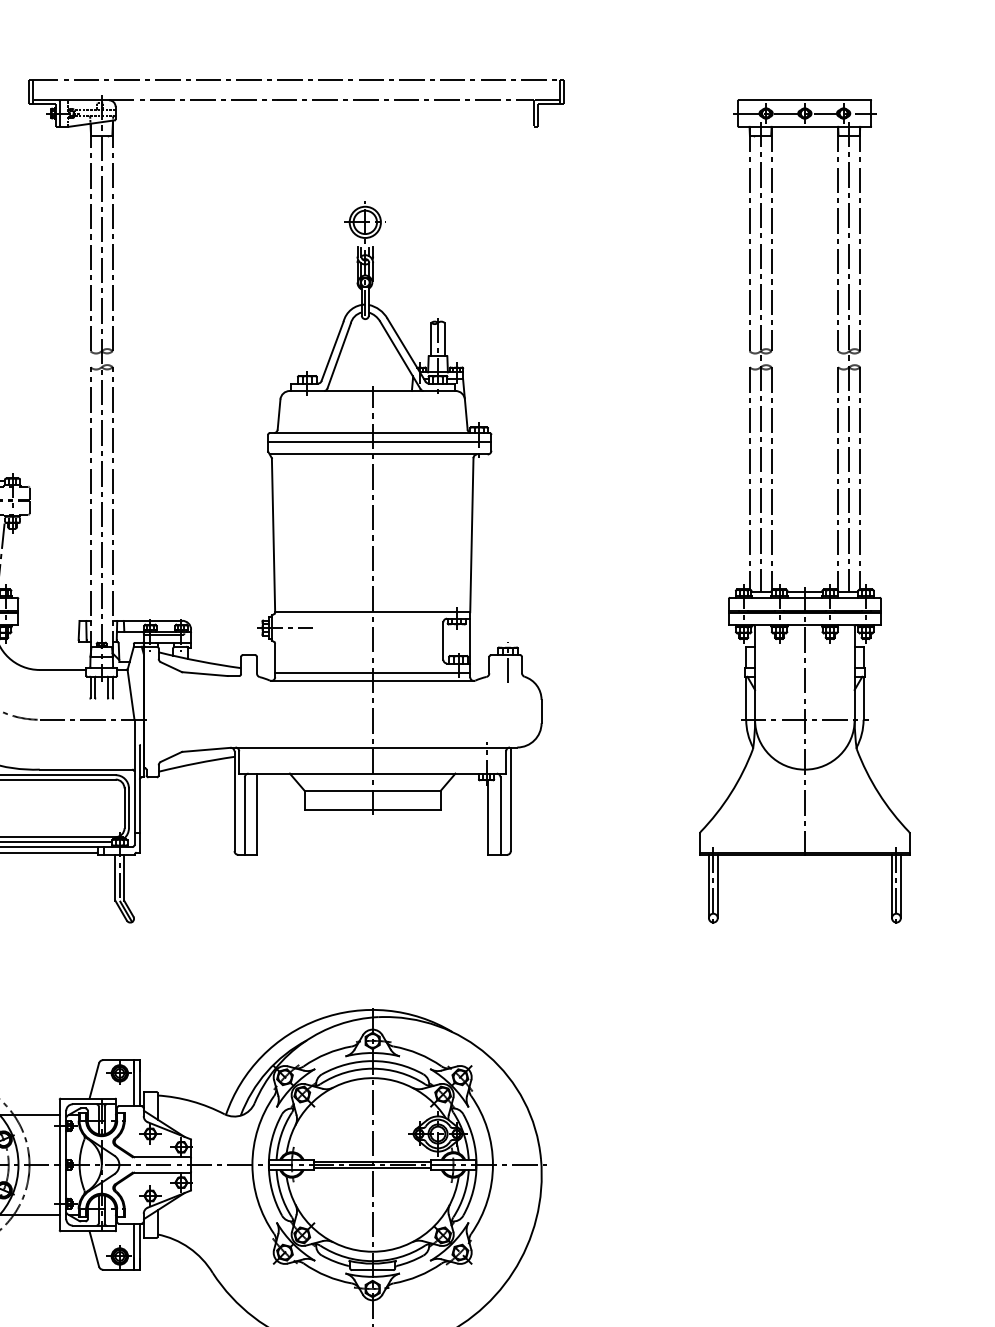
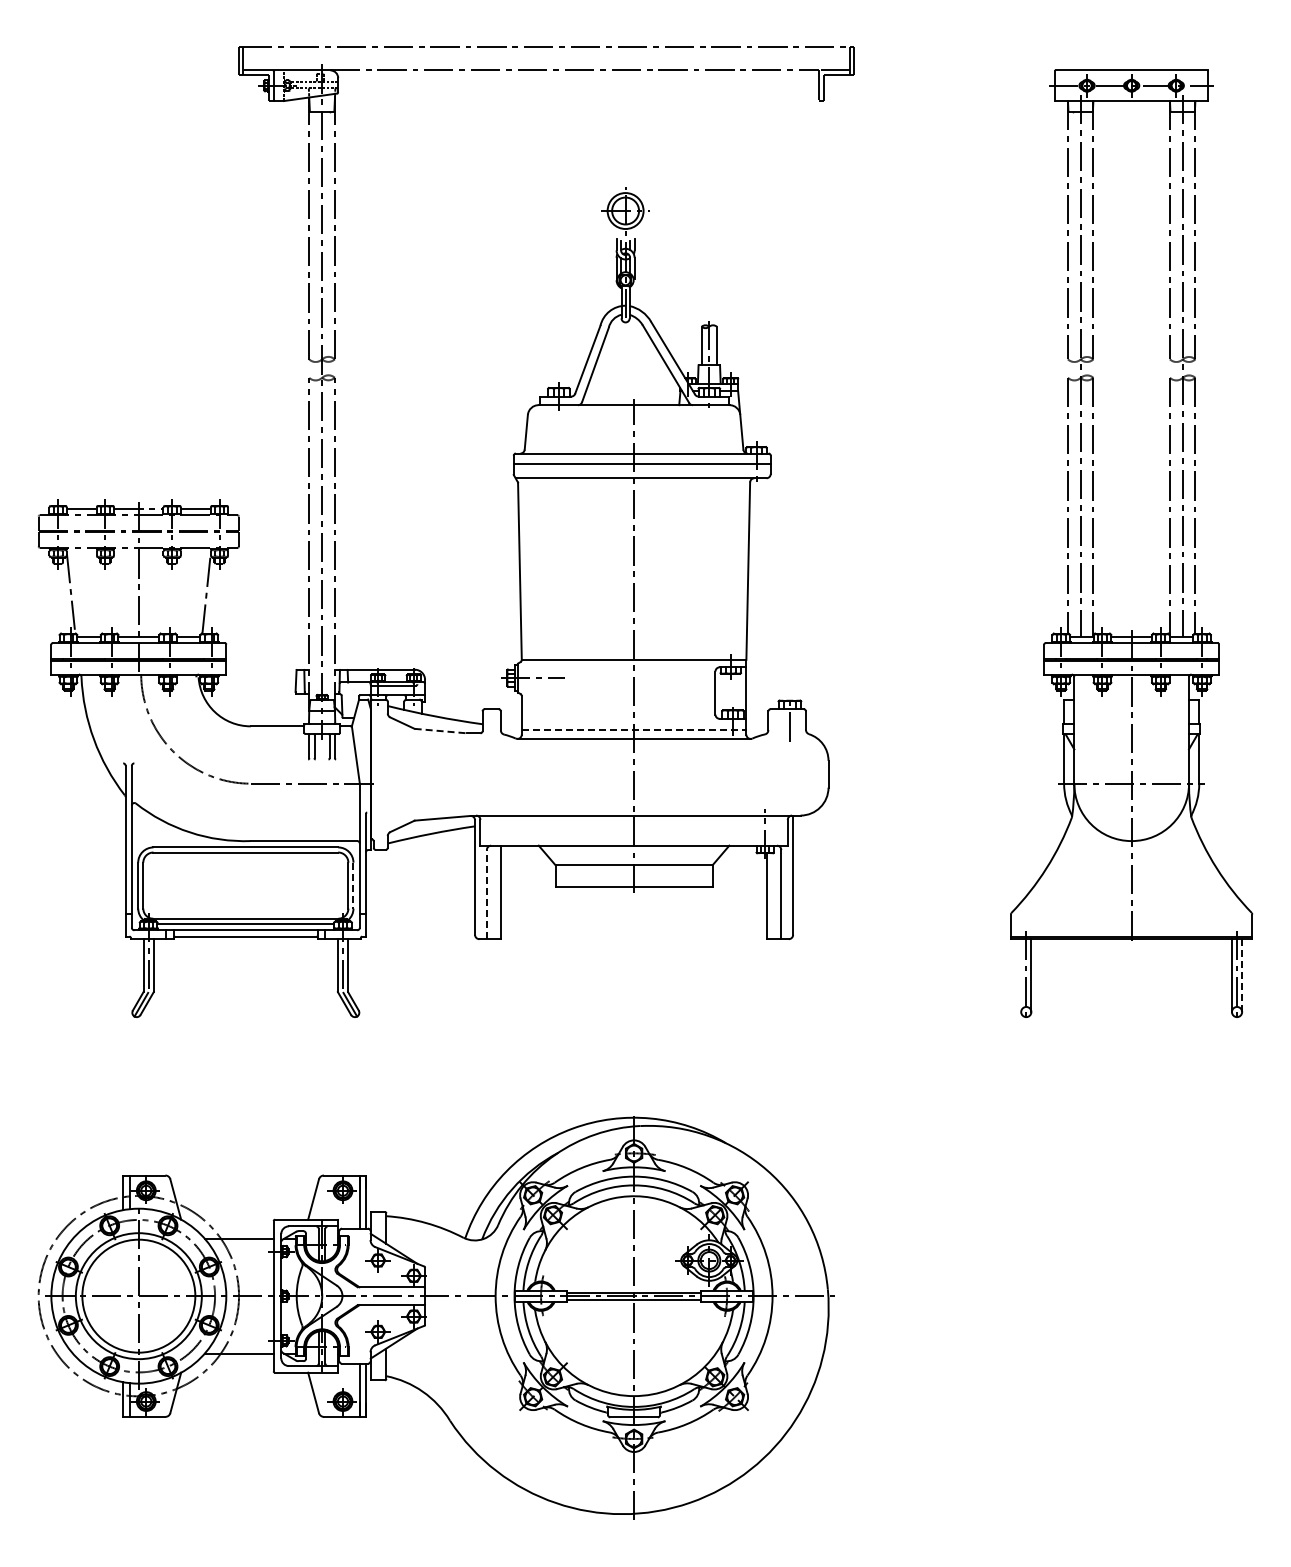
line: (373, 672) -> (634, 729), solid -> dashed
line: (205, 674) -> (441, 731), solid -> dashed
line: (128, 808) -> (353, 885), solid -> dashed
line: (244, 816) -> (486, 894), solid -> dashed
line: (709, 886) -> (1021, 975), removed
line: (901, 887) -> (1242, 976), solid -> dashed

